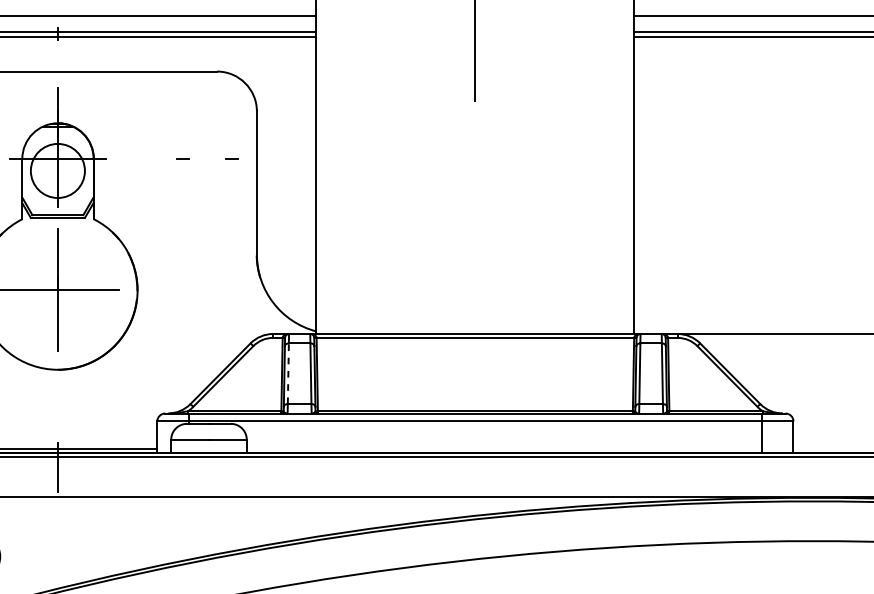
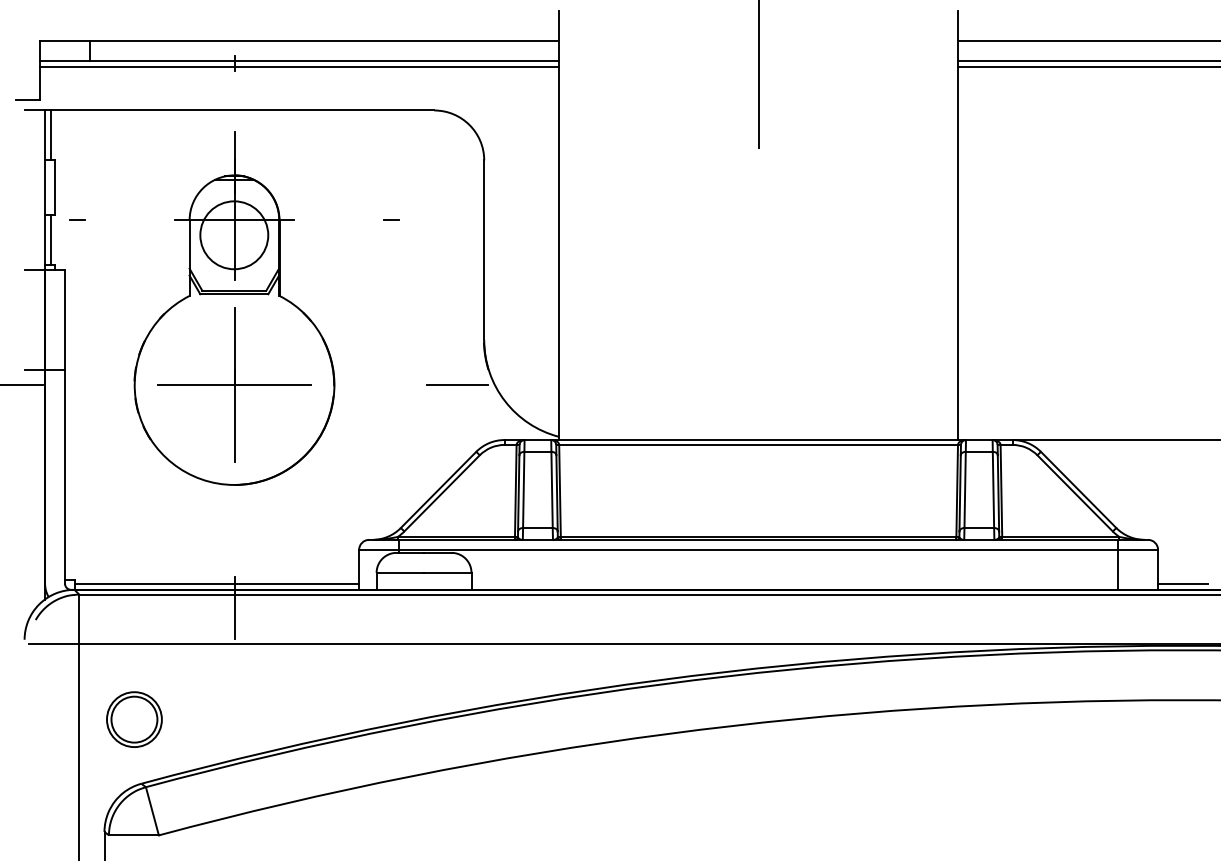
line: (231, 158) -> (452, 219), removed
line: (235, 290) -> (457, 385), added
line: (288, 373) -> (523, 489), dashed -> solid
line: (812, 448) -> (1182, 583), added

